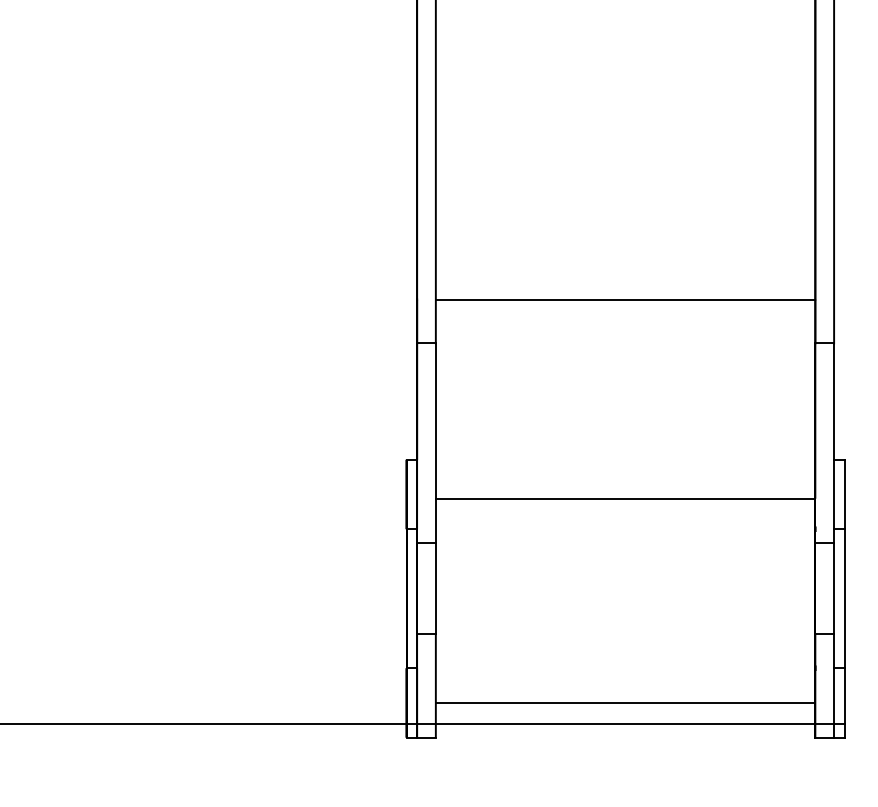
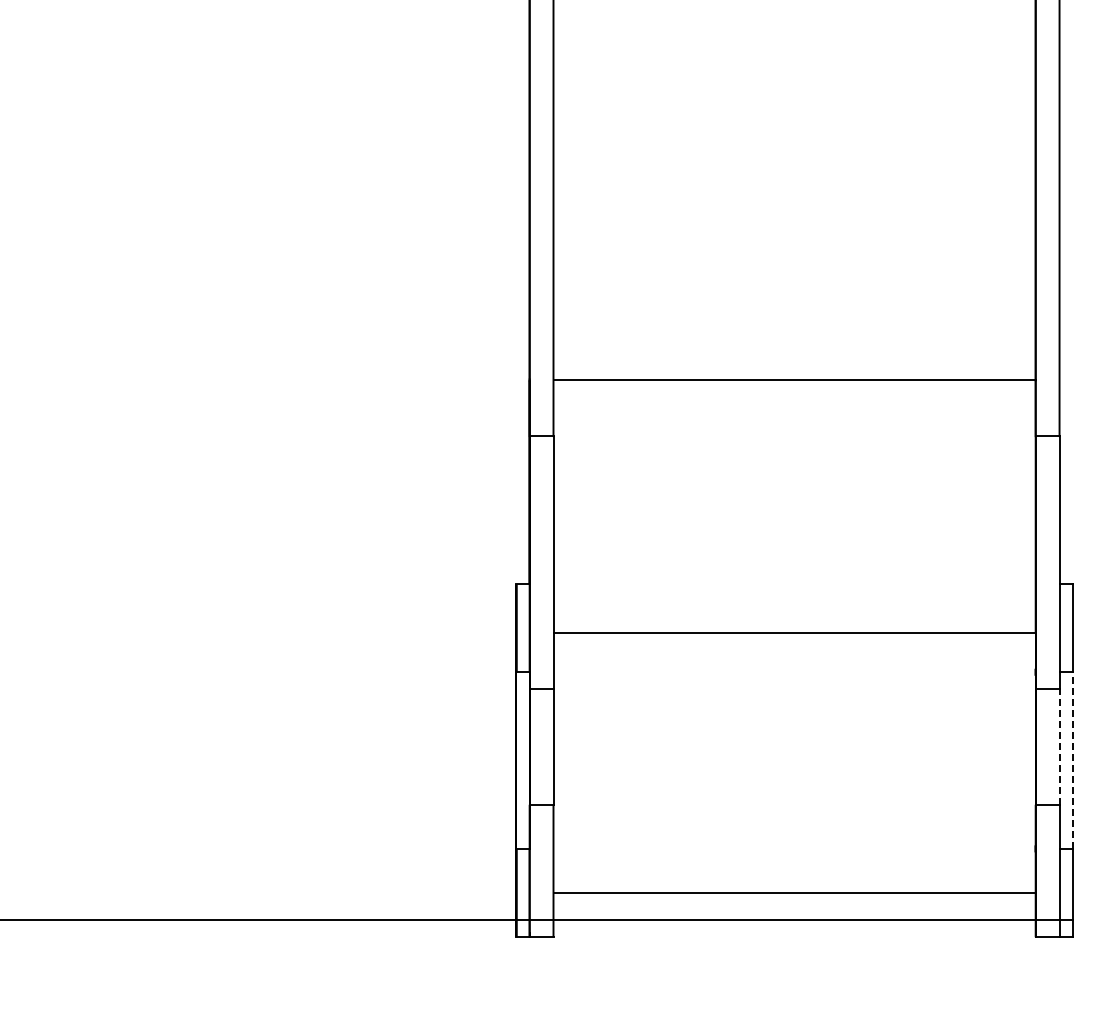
line: (834, 587) -> (1059, 746), solid -> dashed
line: (844, 598) -> (1072, 760), solid -> dashed

